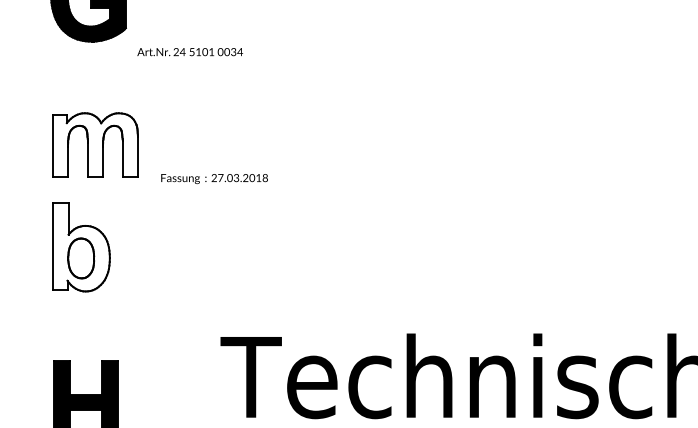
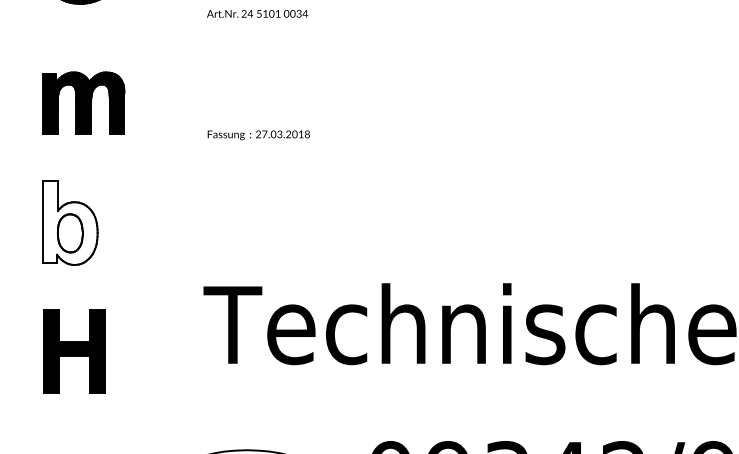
text: (190, 51) -> (257, 13), moved
fill: (95, 144) -> (83, 102), added
text: (214, 179) -> (258, 135), moved
part: (81, 247) -> (70, 222), moved

